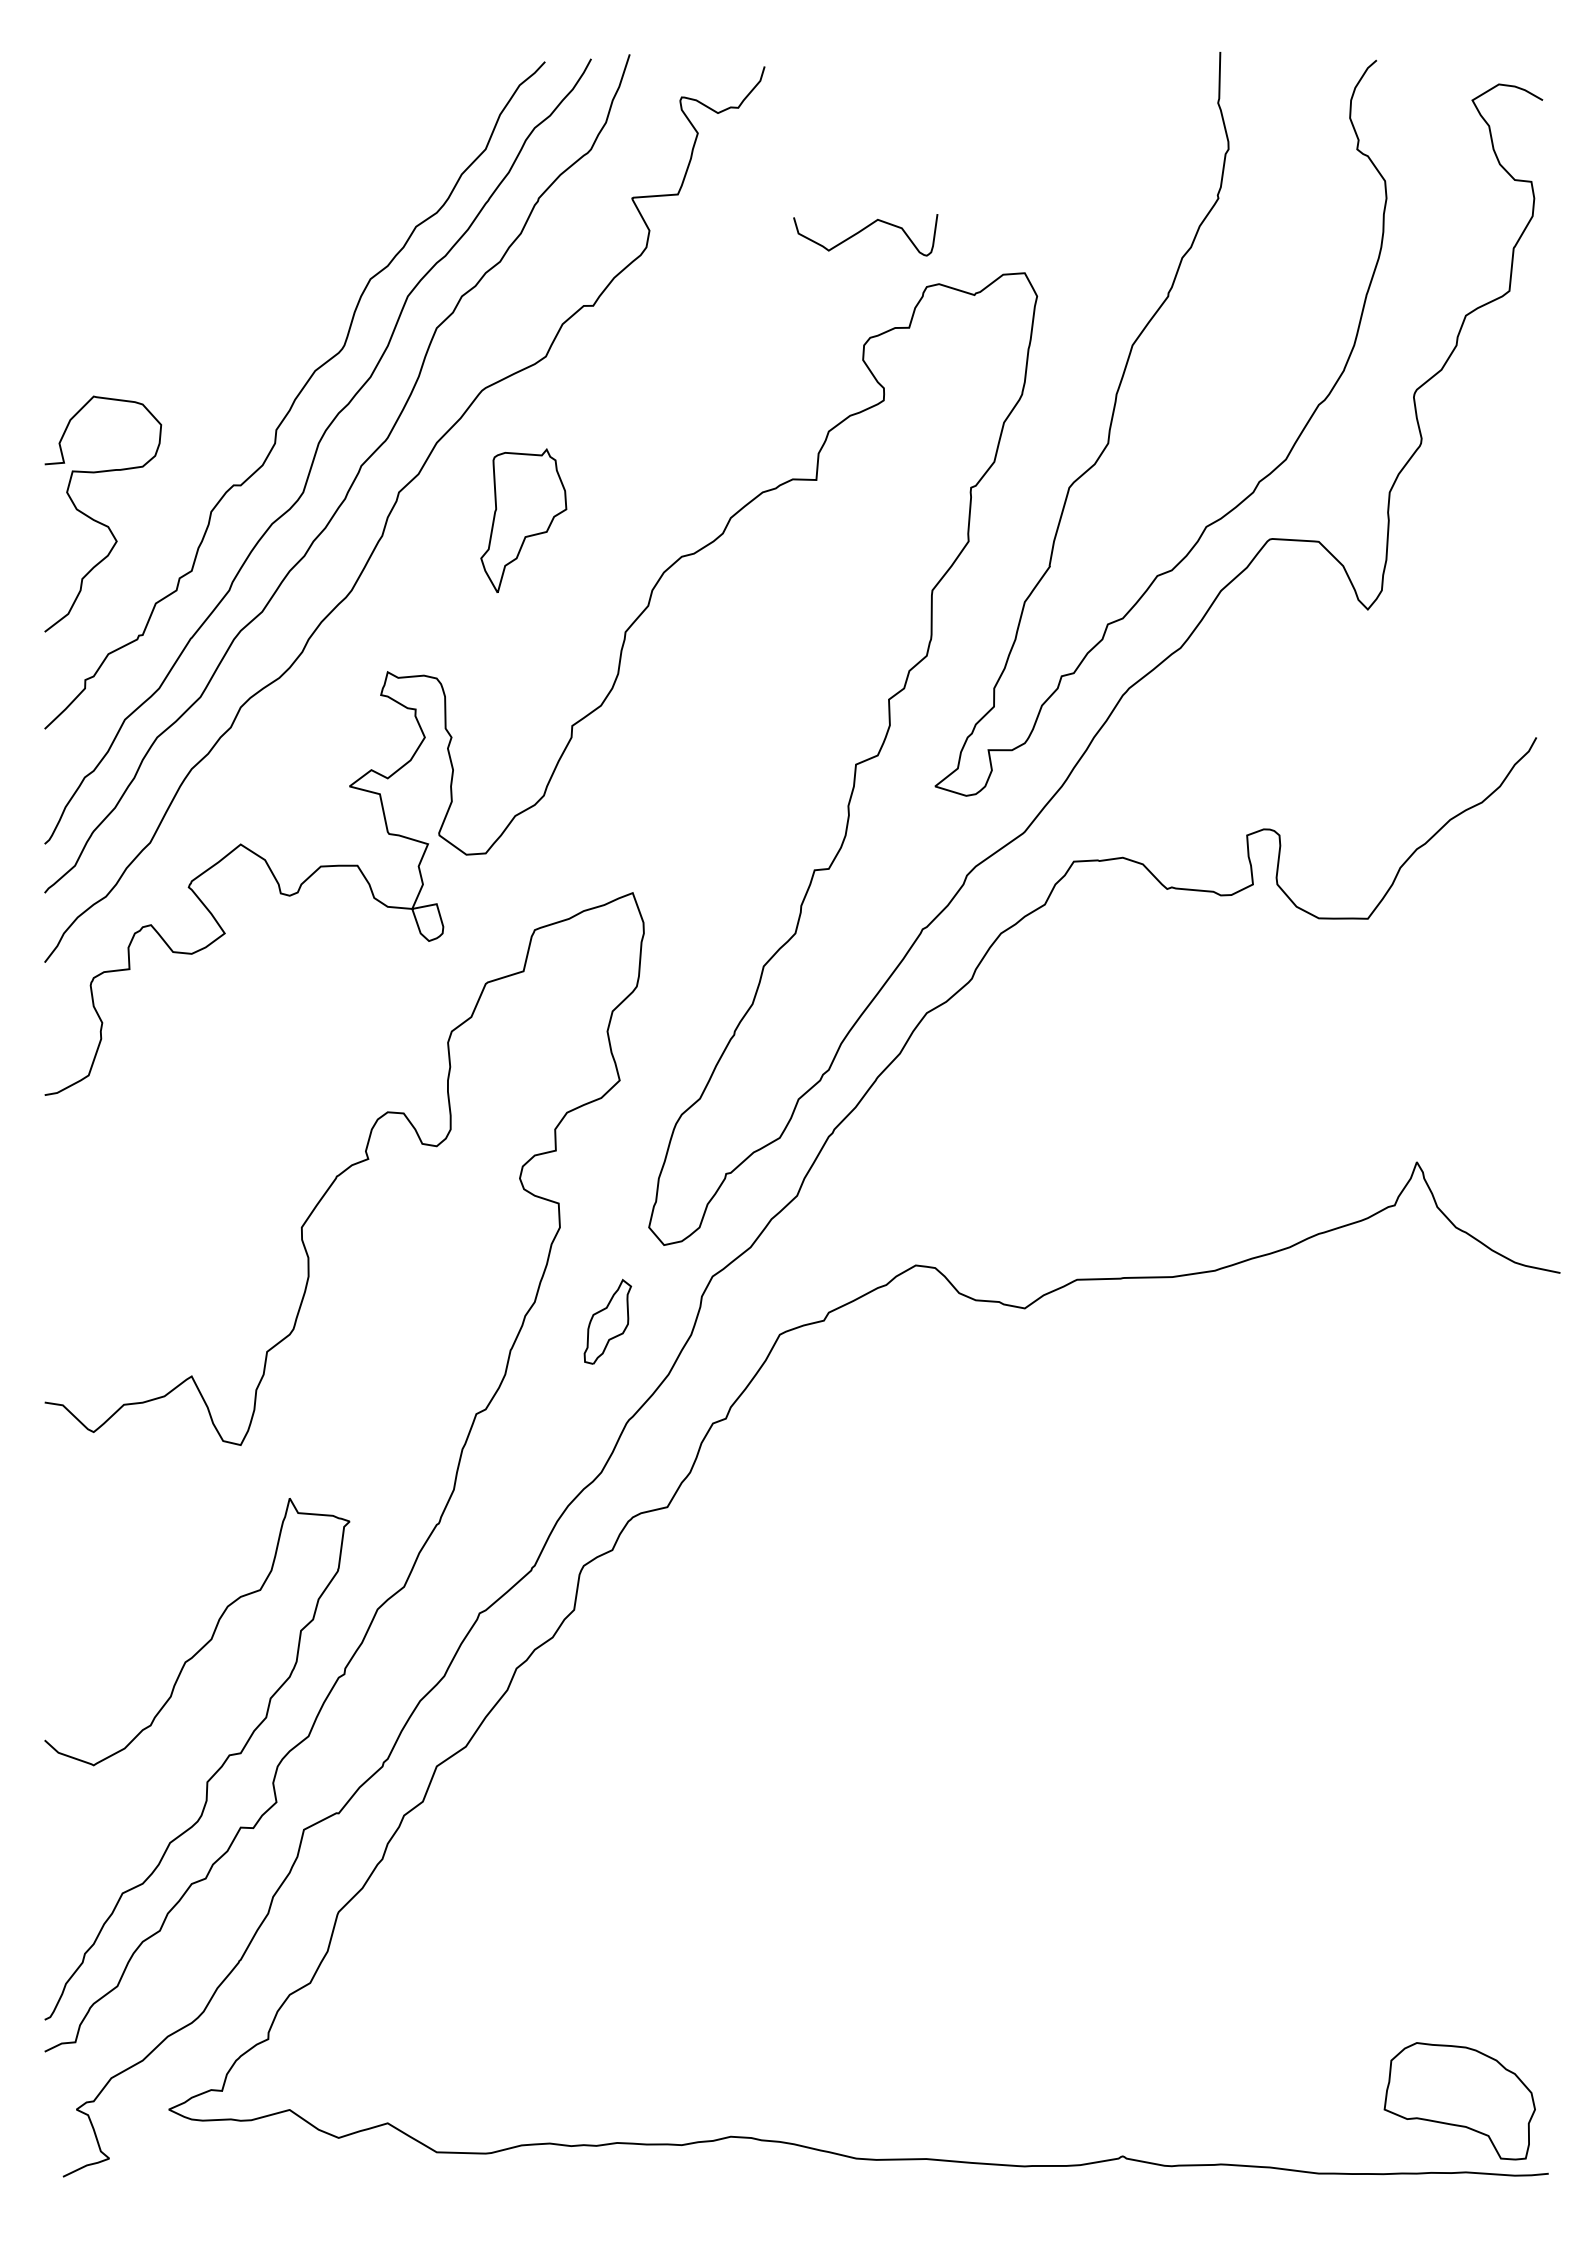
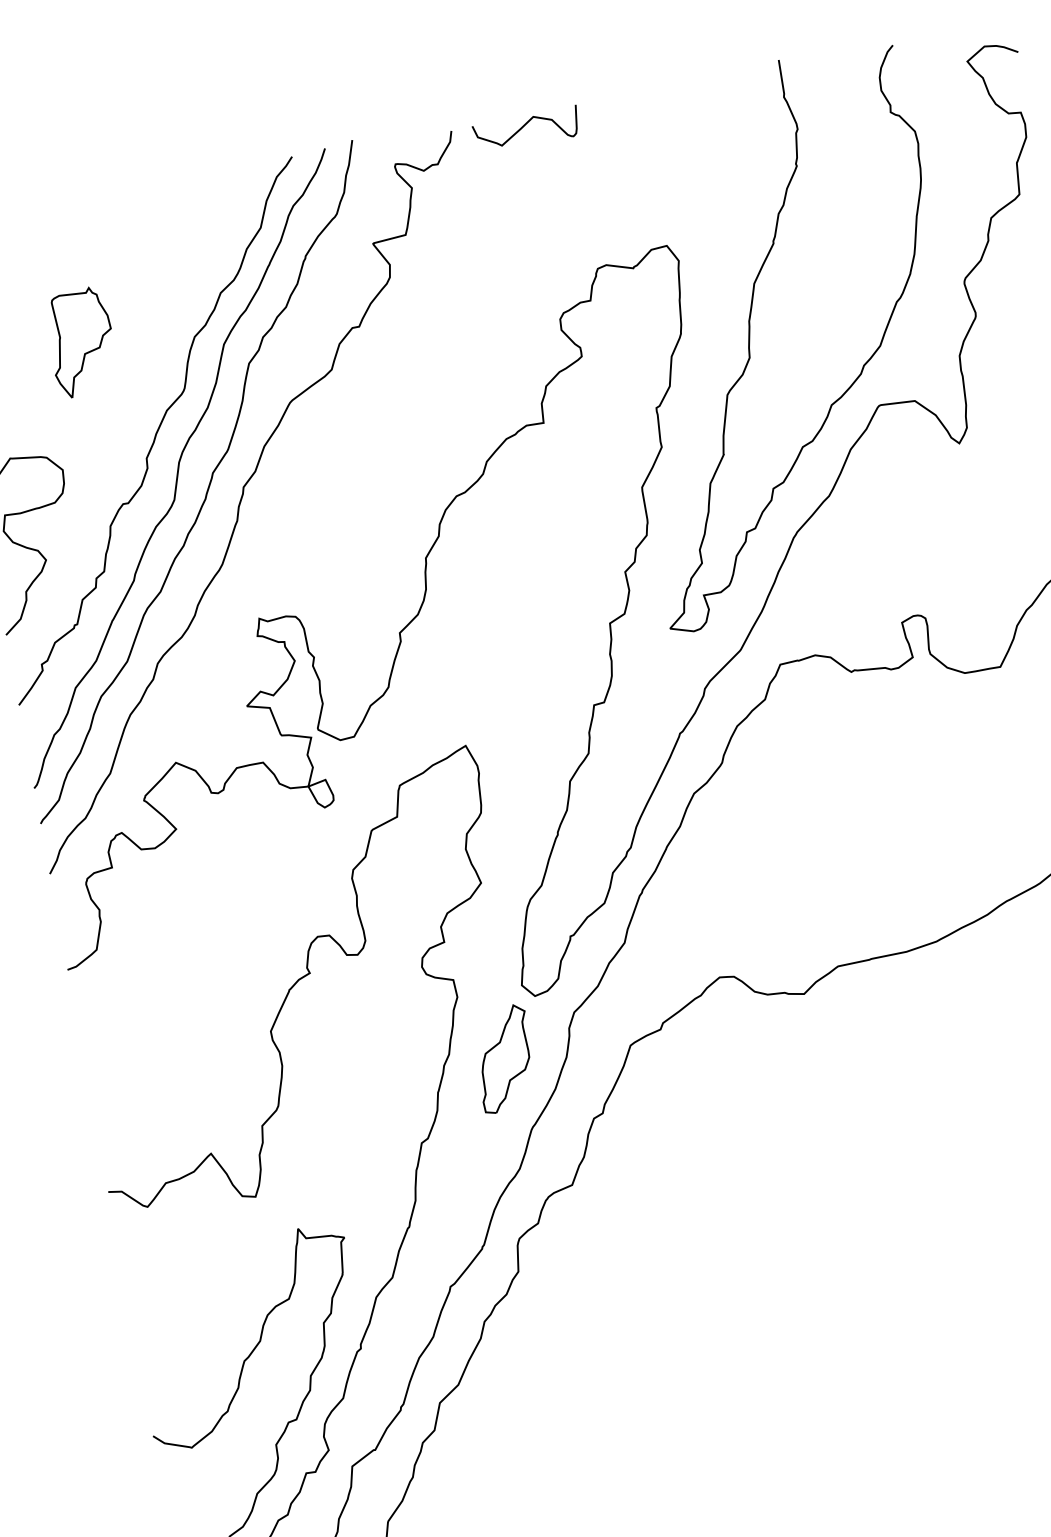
curve: (863, 230) -> (524, 126), moved
part: (523, 520) -> (81, 342), moved
part: (607, 1321) -> (504, 1058), size x1.67

